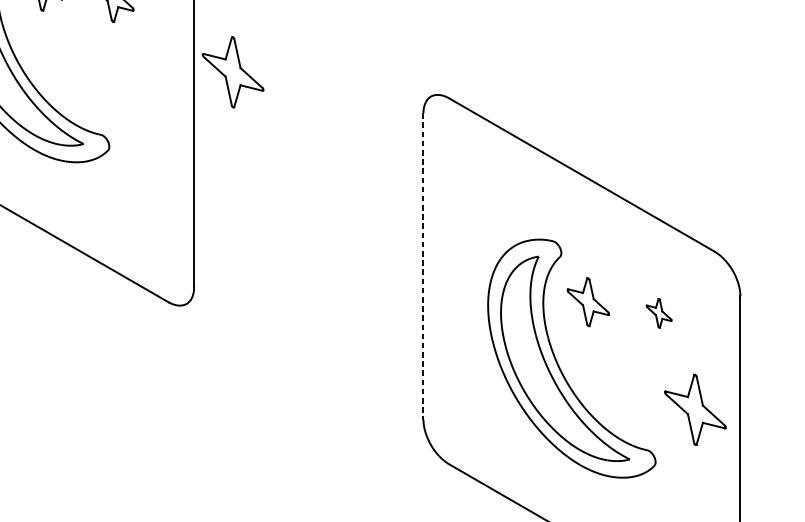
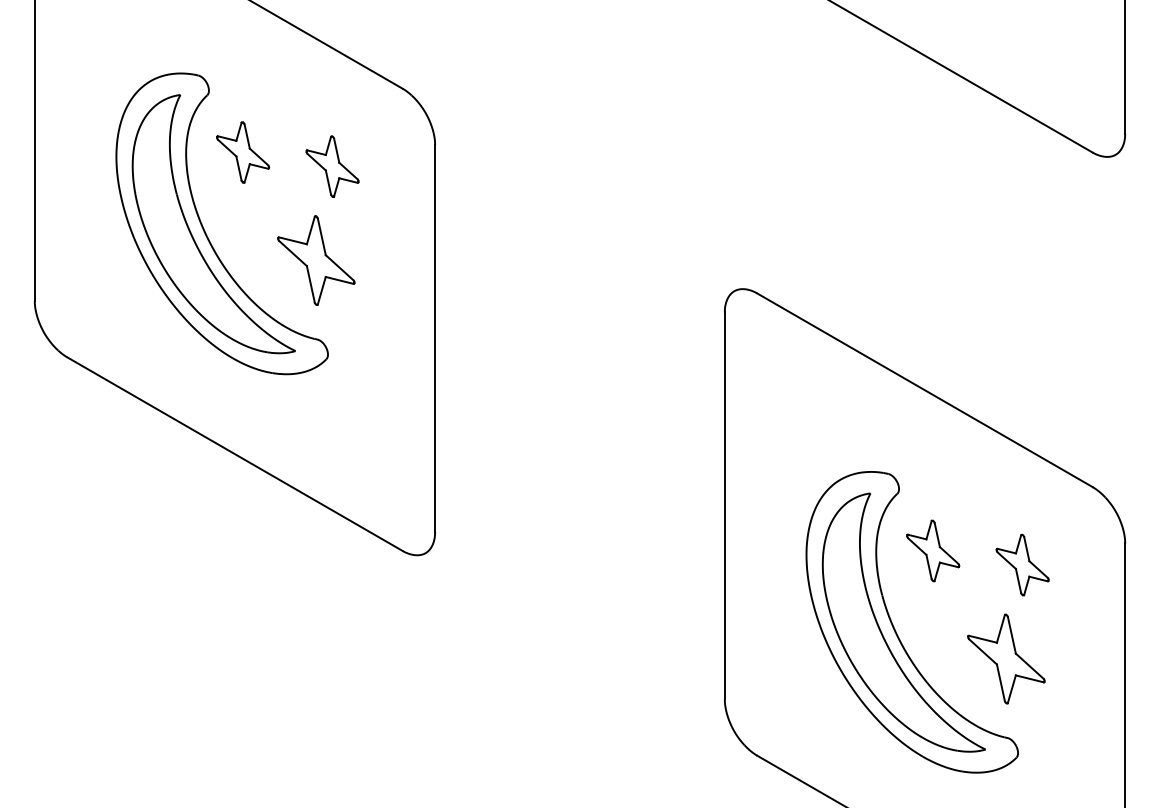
part: (233, 72) -> (316, 260), moved
line: (423, 266) -> (724, 505), dashed -> solid
part: (659, 312) -> (1022, 564), size x1.67
part: (695, 409) -> (1006, 658), moved

